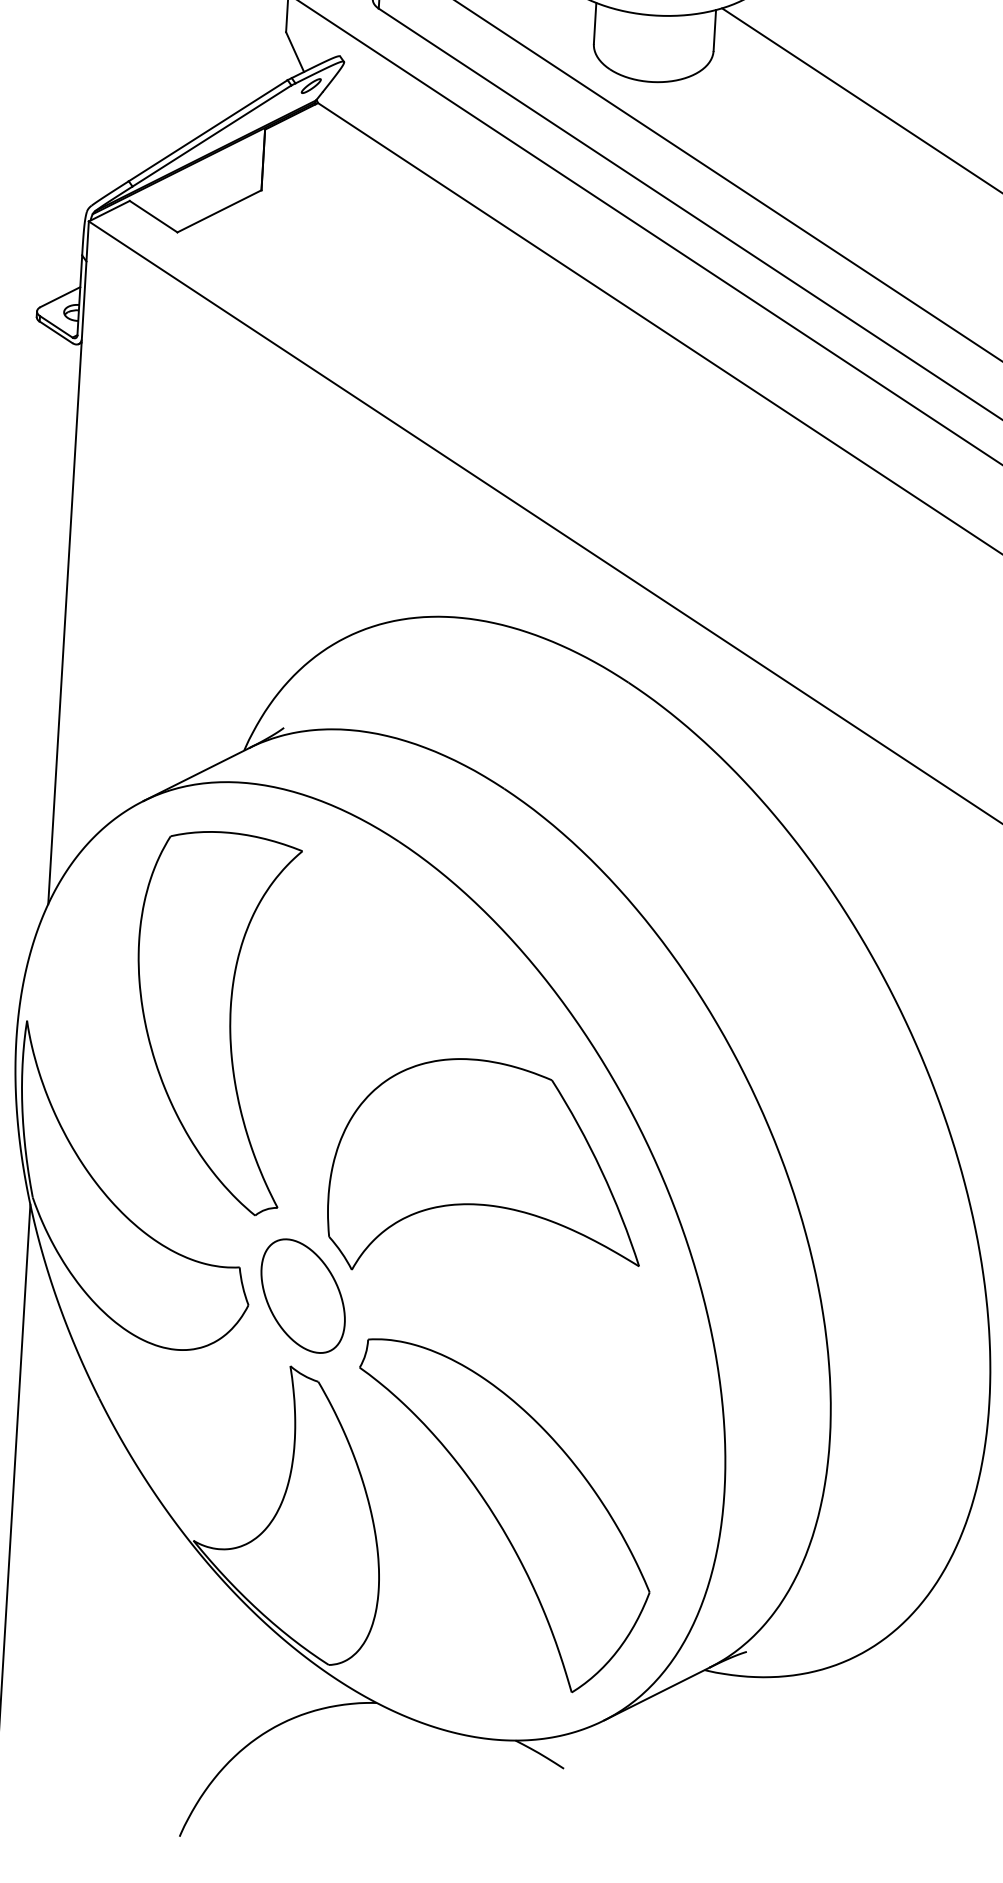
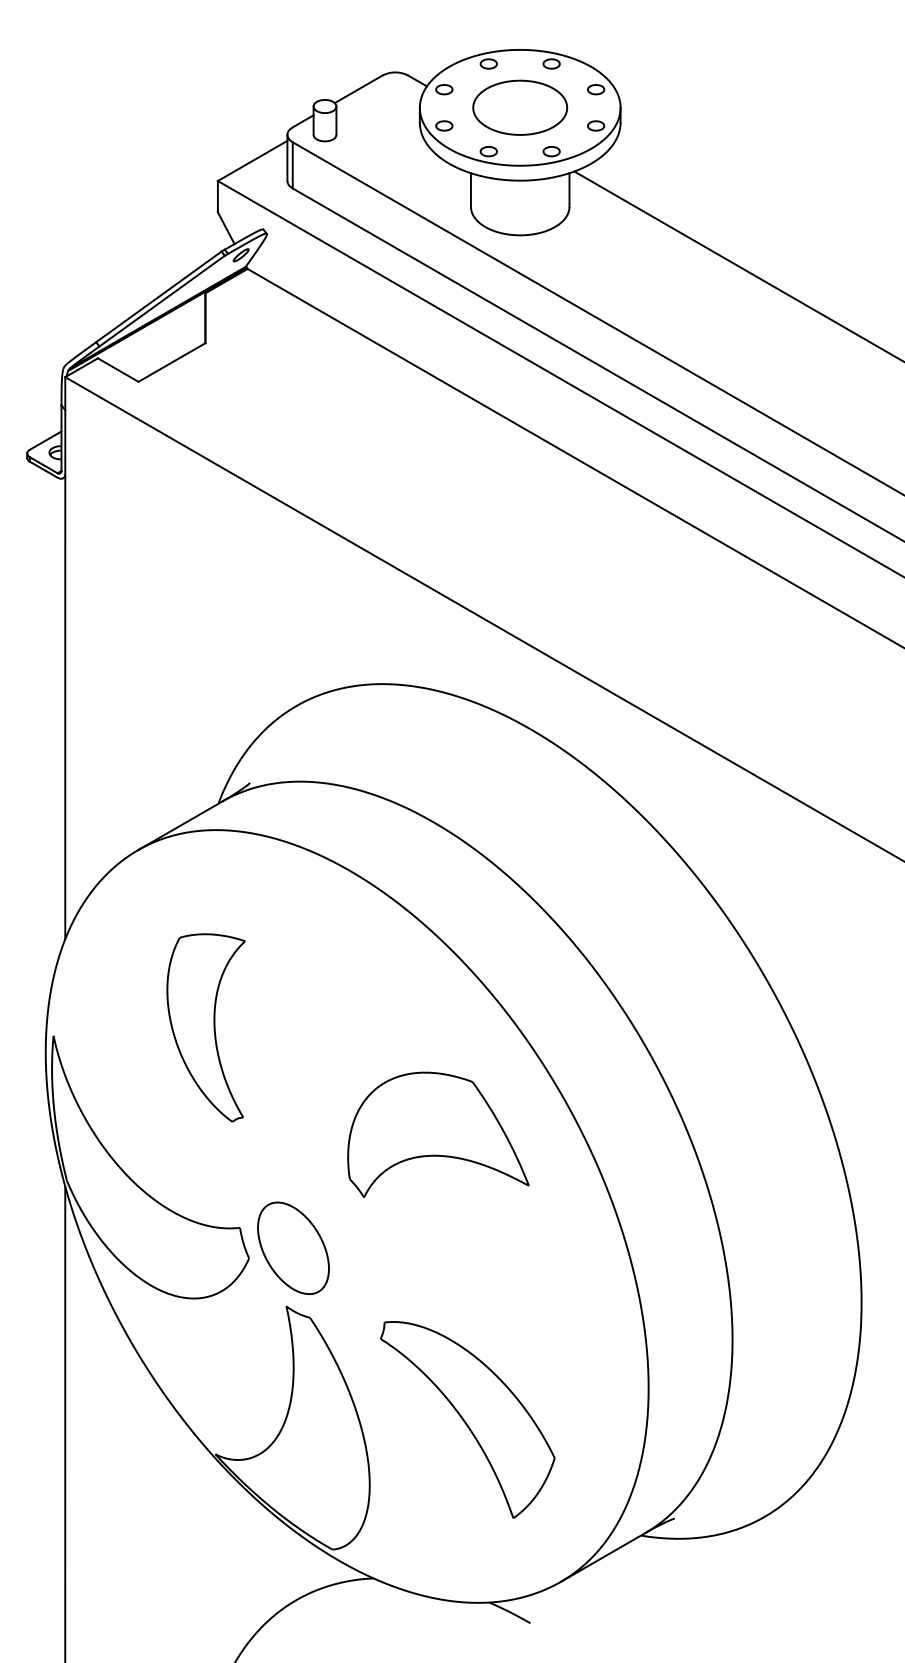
part: (212, 1021) -> (205, 1027), size x0.6
part: (487, 1168) -> (438, 1134), size x0.7
part: (502, 1516) -> (467, 1419), size x0.7

